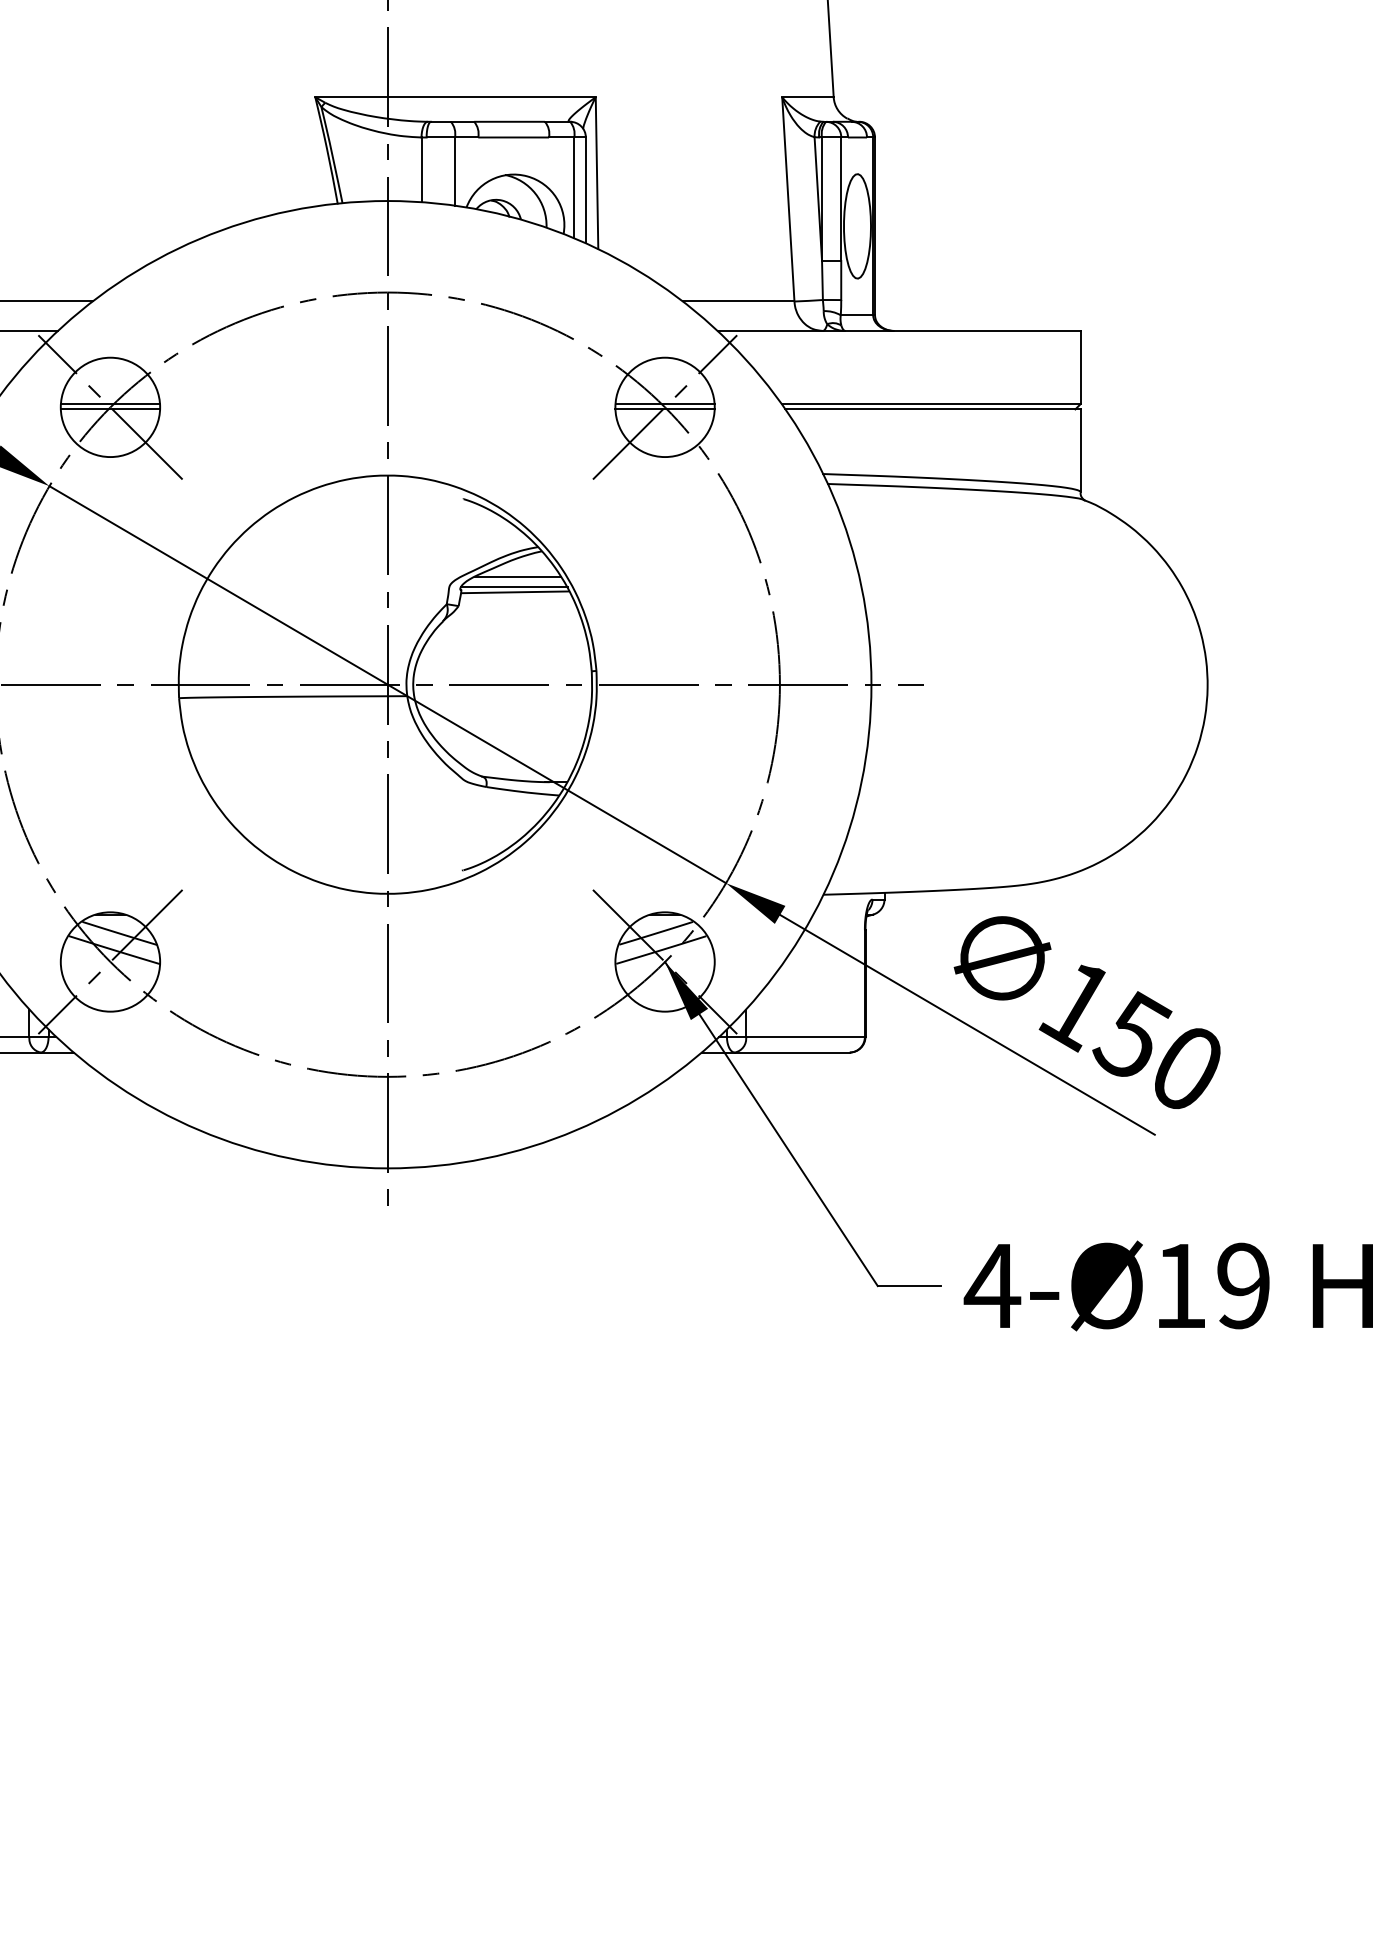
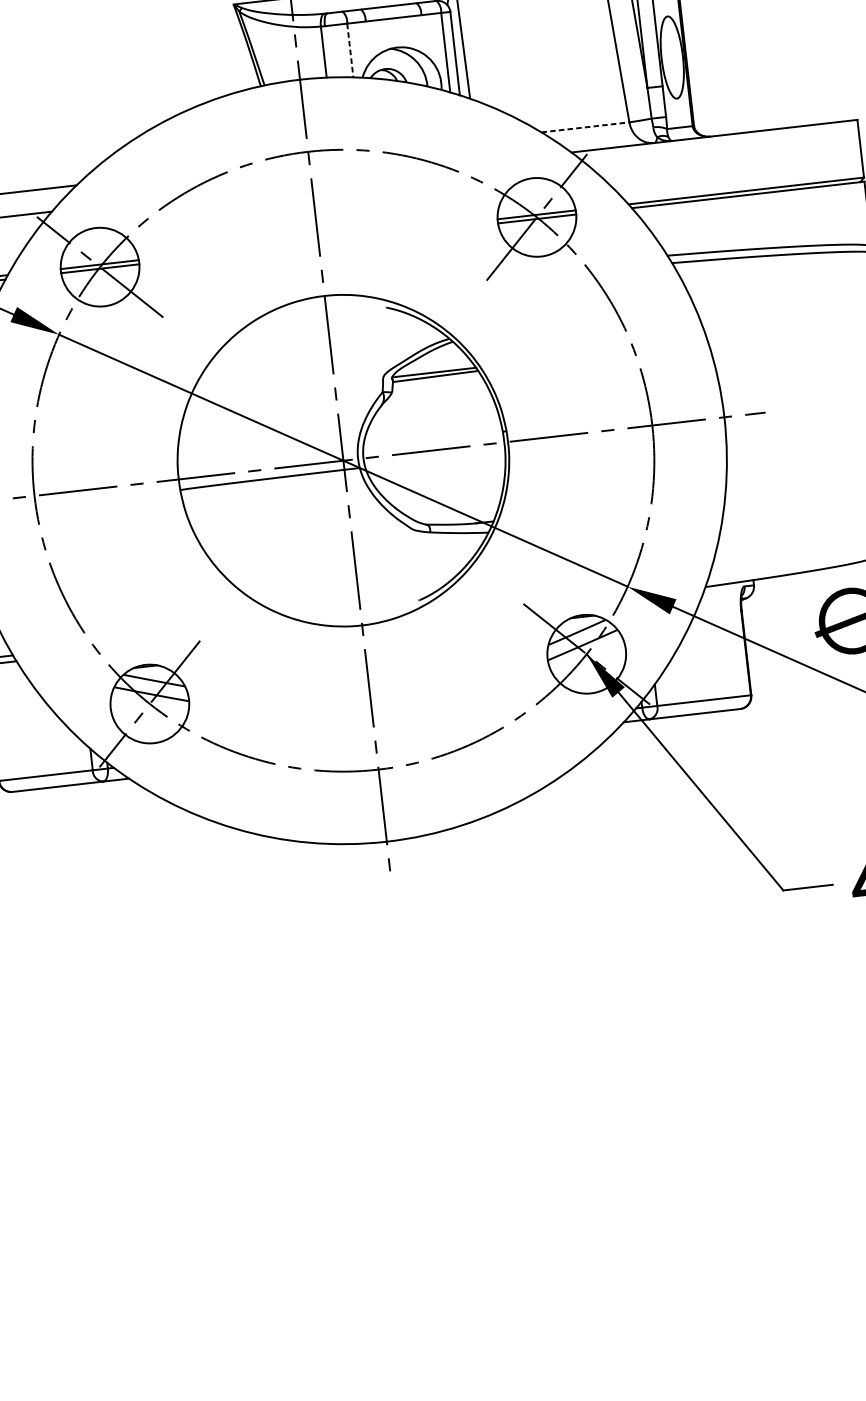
line: (454, 172) -> (350, 51), solid -> dashed
line: (738, 301) -> (585, 127), solid -> dashed
line: (517, 576) -> (435, 363), removed

